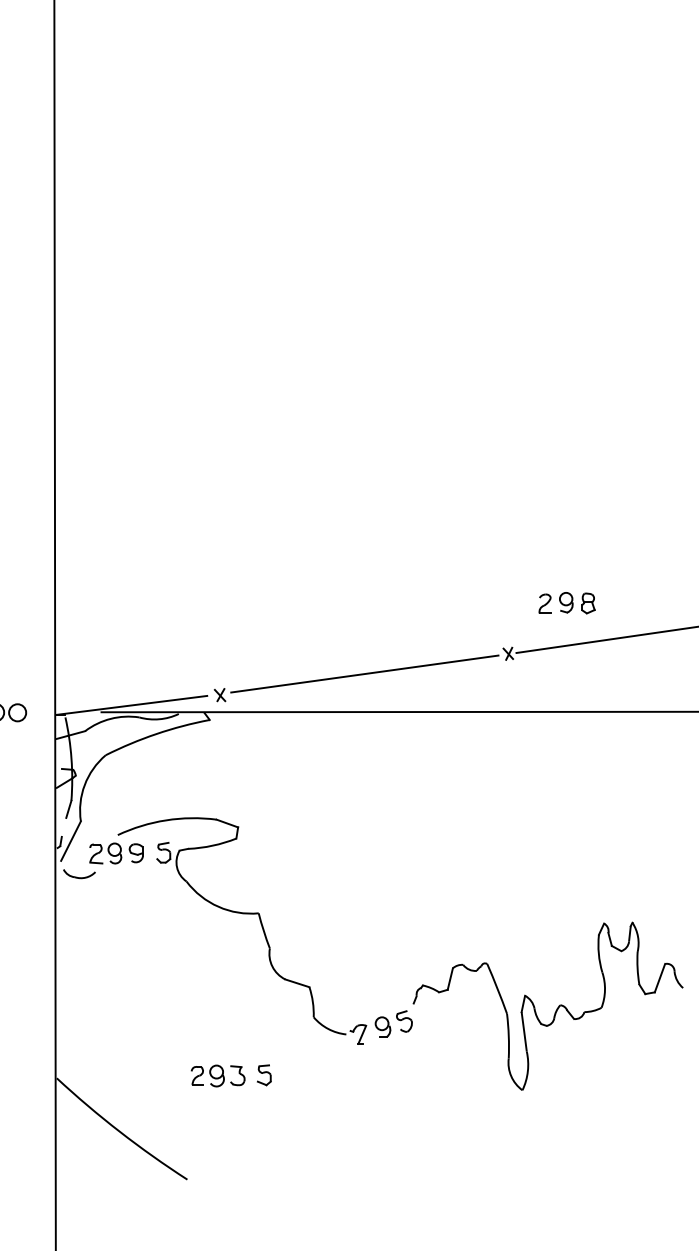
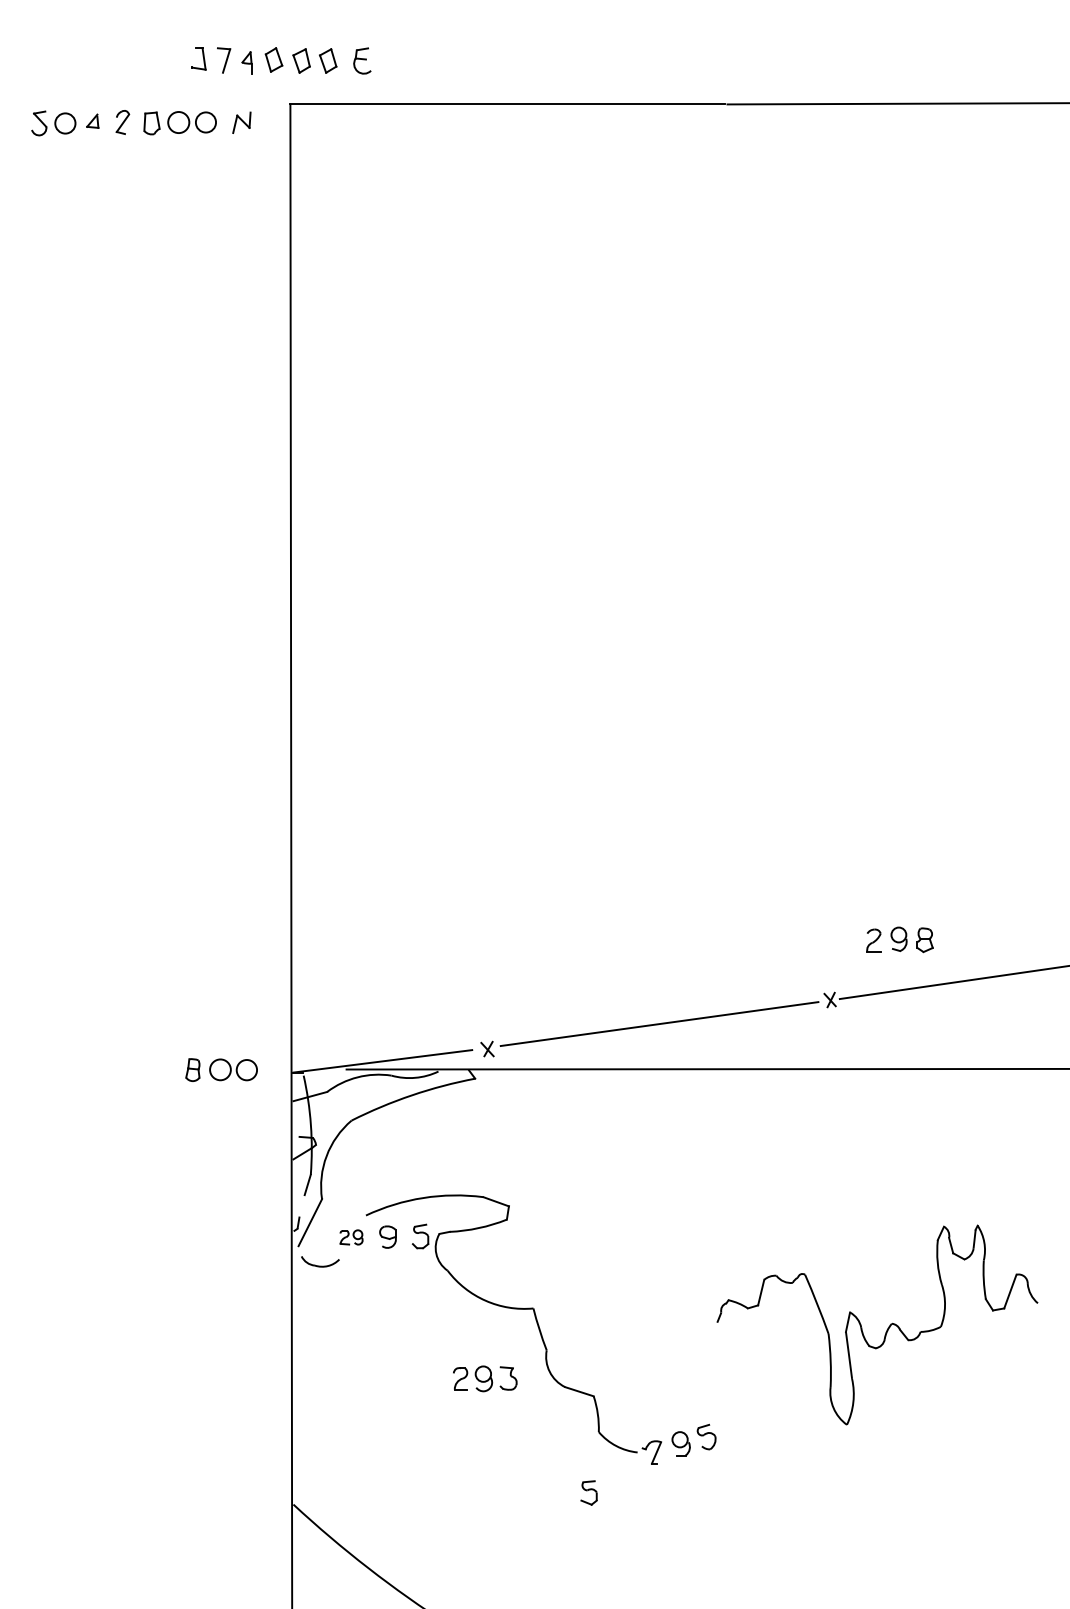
part: (105, 853) -> (351, 1237), size x0.6
part: (556, 1009) -> (887, 1328), moved
part: (263, 1074) -> (588, 1492), moved
part: (218, 1075) -> (485, 1378), moved

